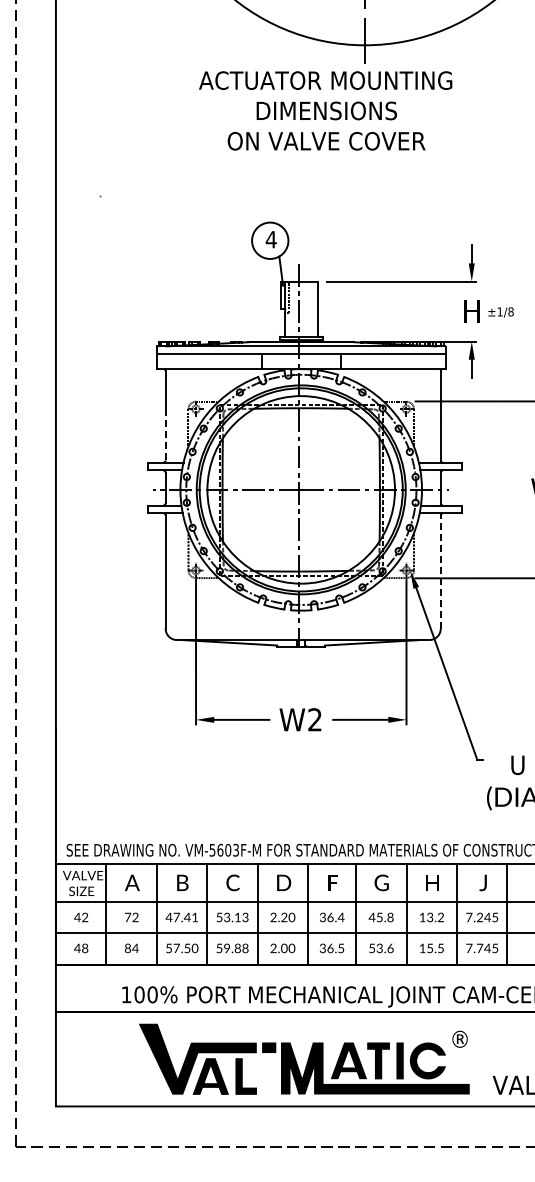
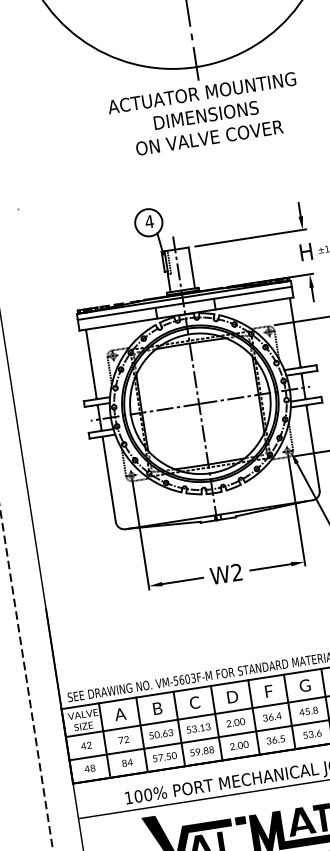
text: (325, 110) -> (205, 115), moved
line: (165, 434) -> (93, 378), dashed -> solid
line: (440, 572) -> (313, 449), dashed -> solid
text: (181, 917) -> (160, 734), 47.41 -> 50.63
text: (284, 917) -> (237, 722), 2.20 -> 2.00

